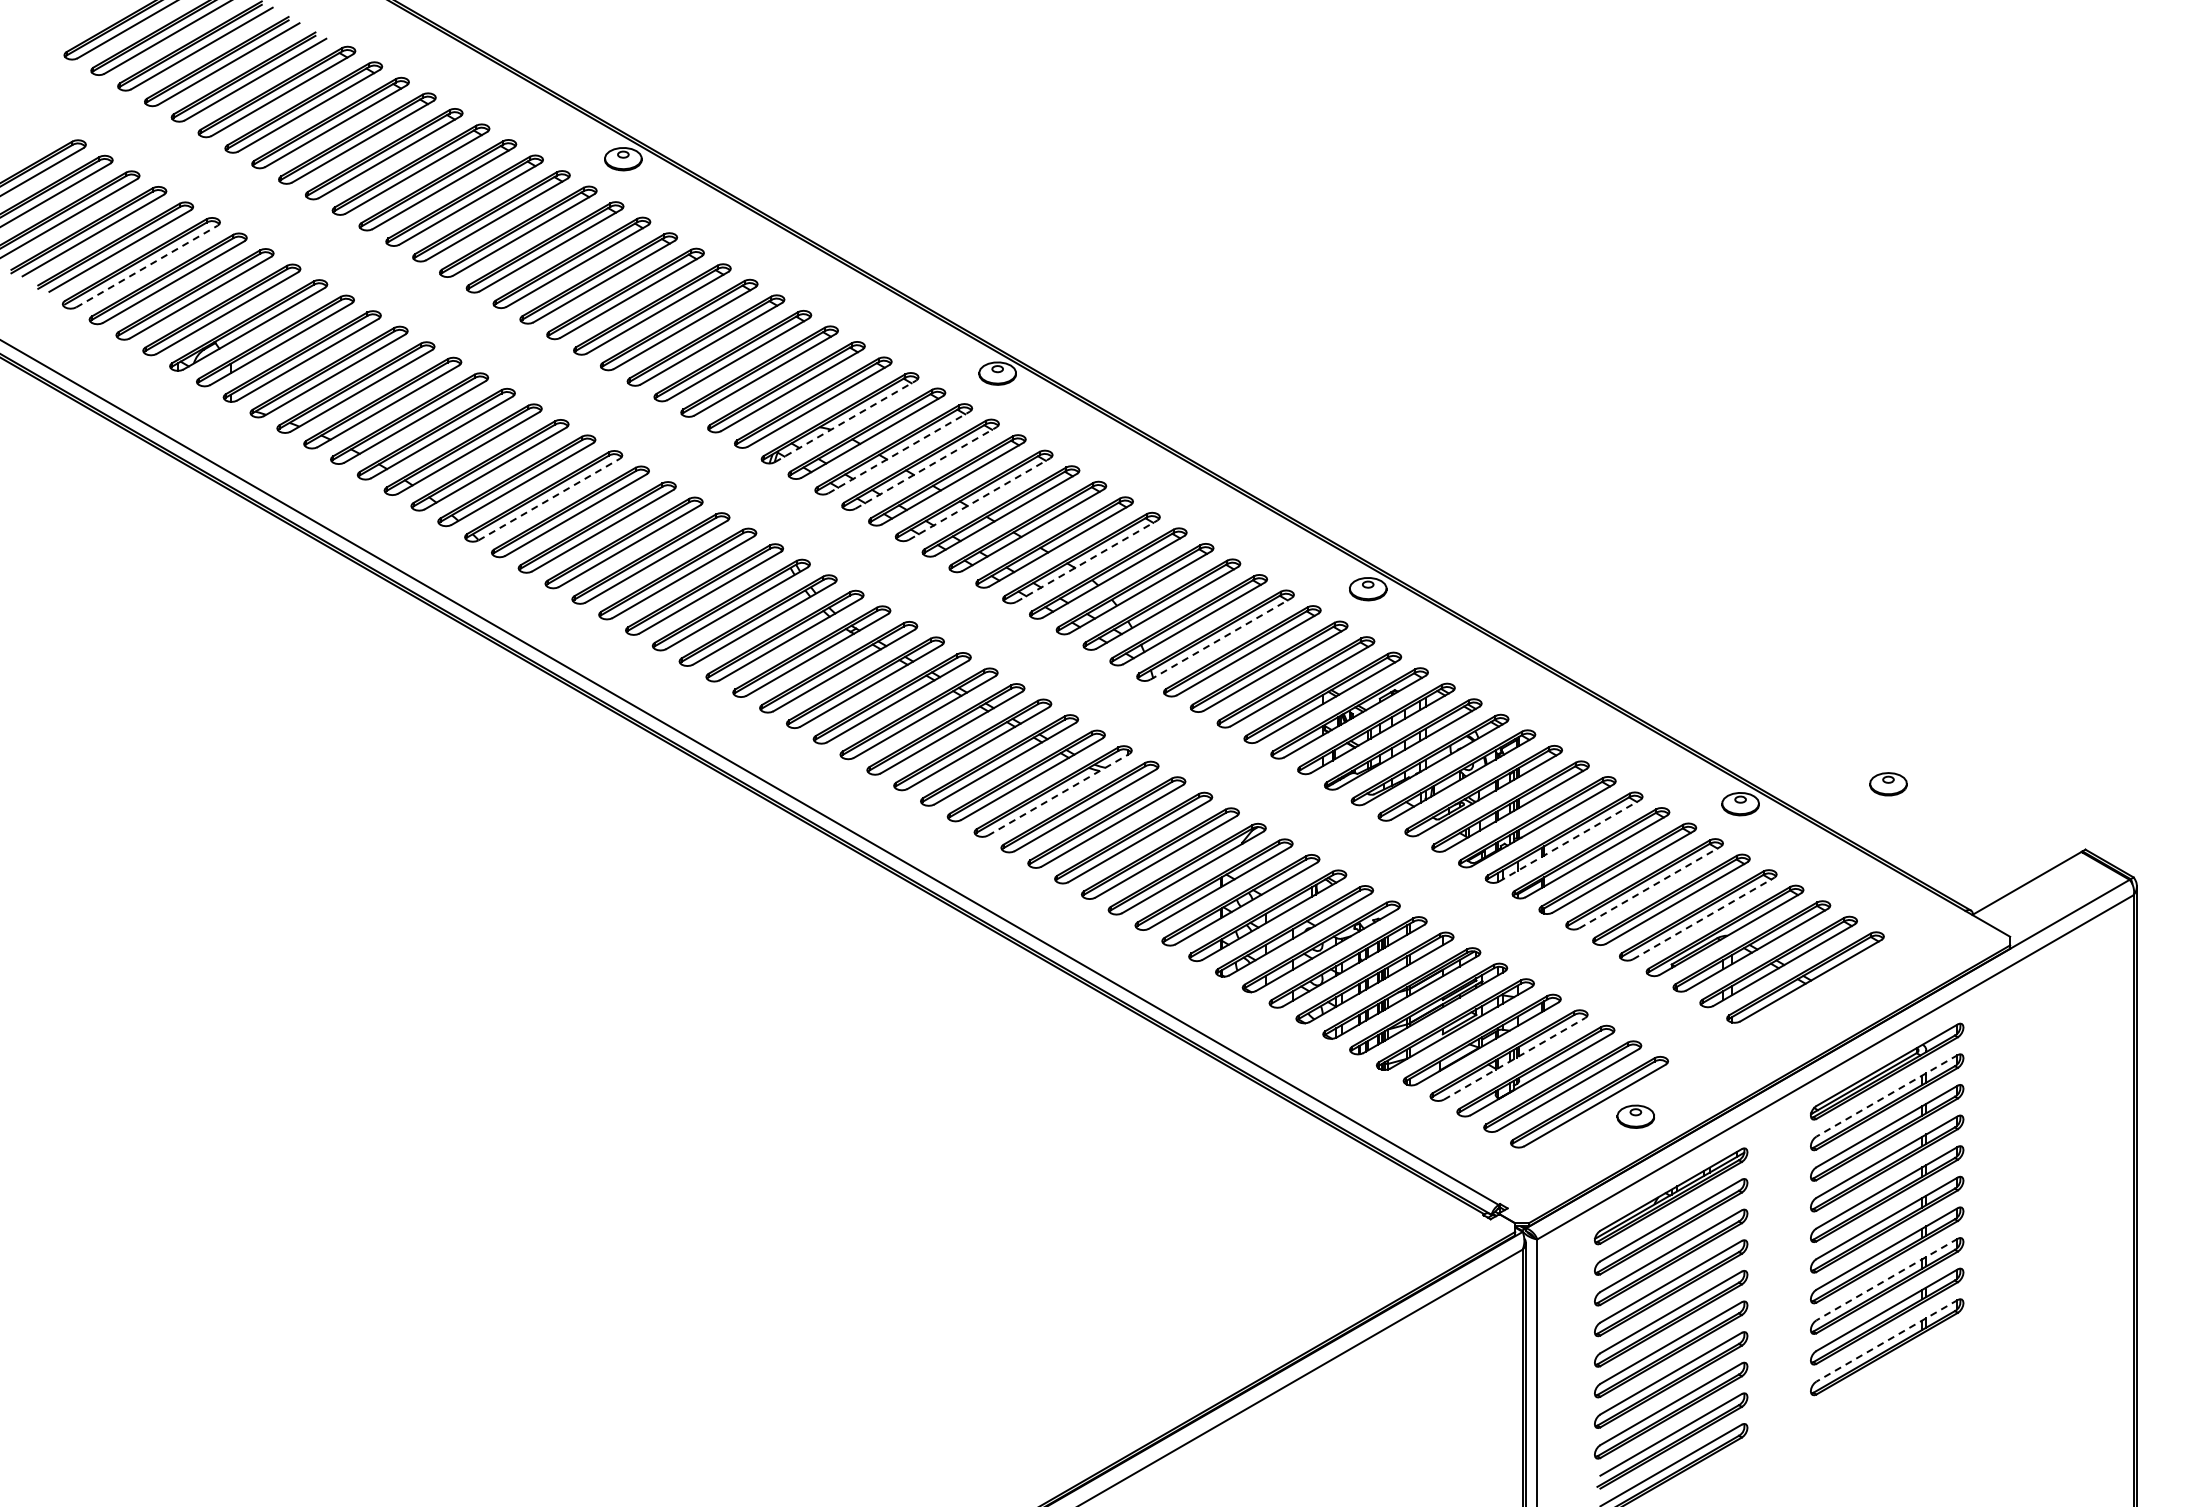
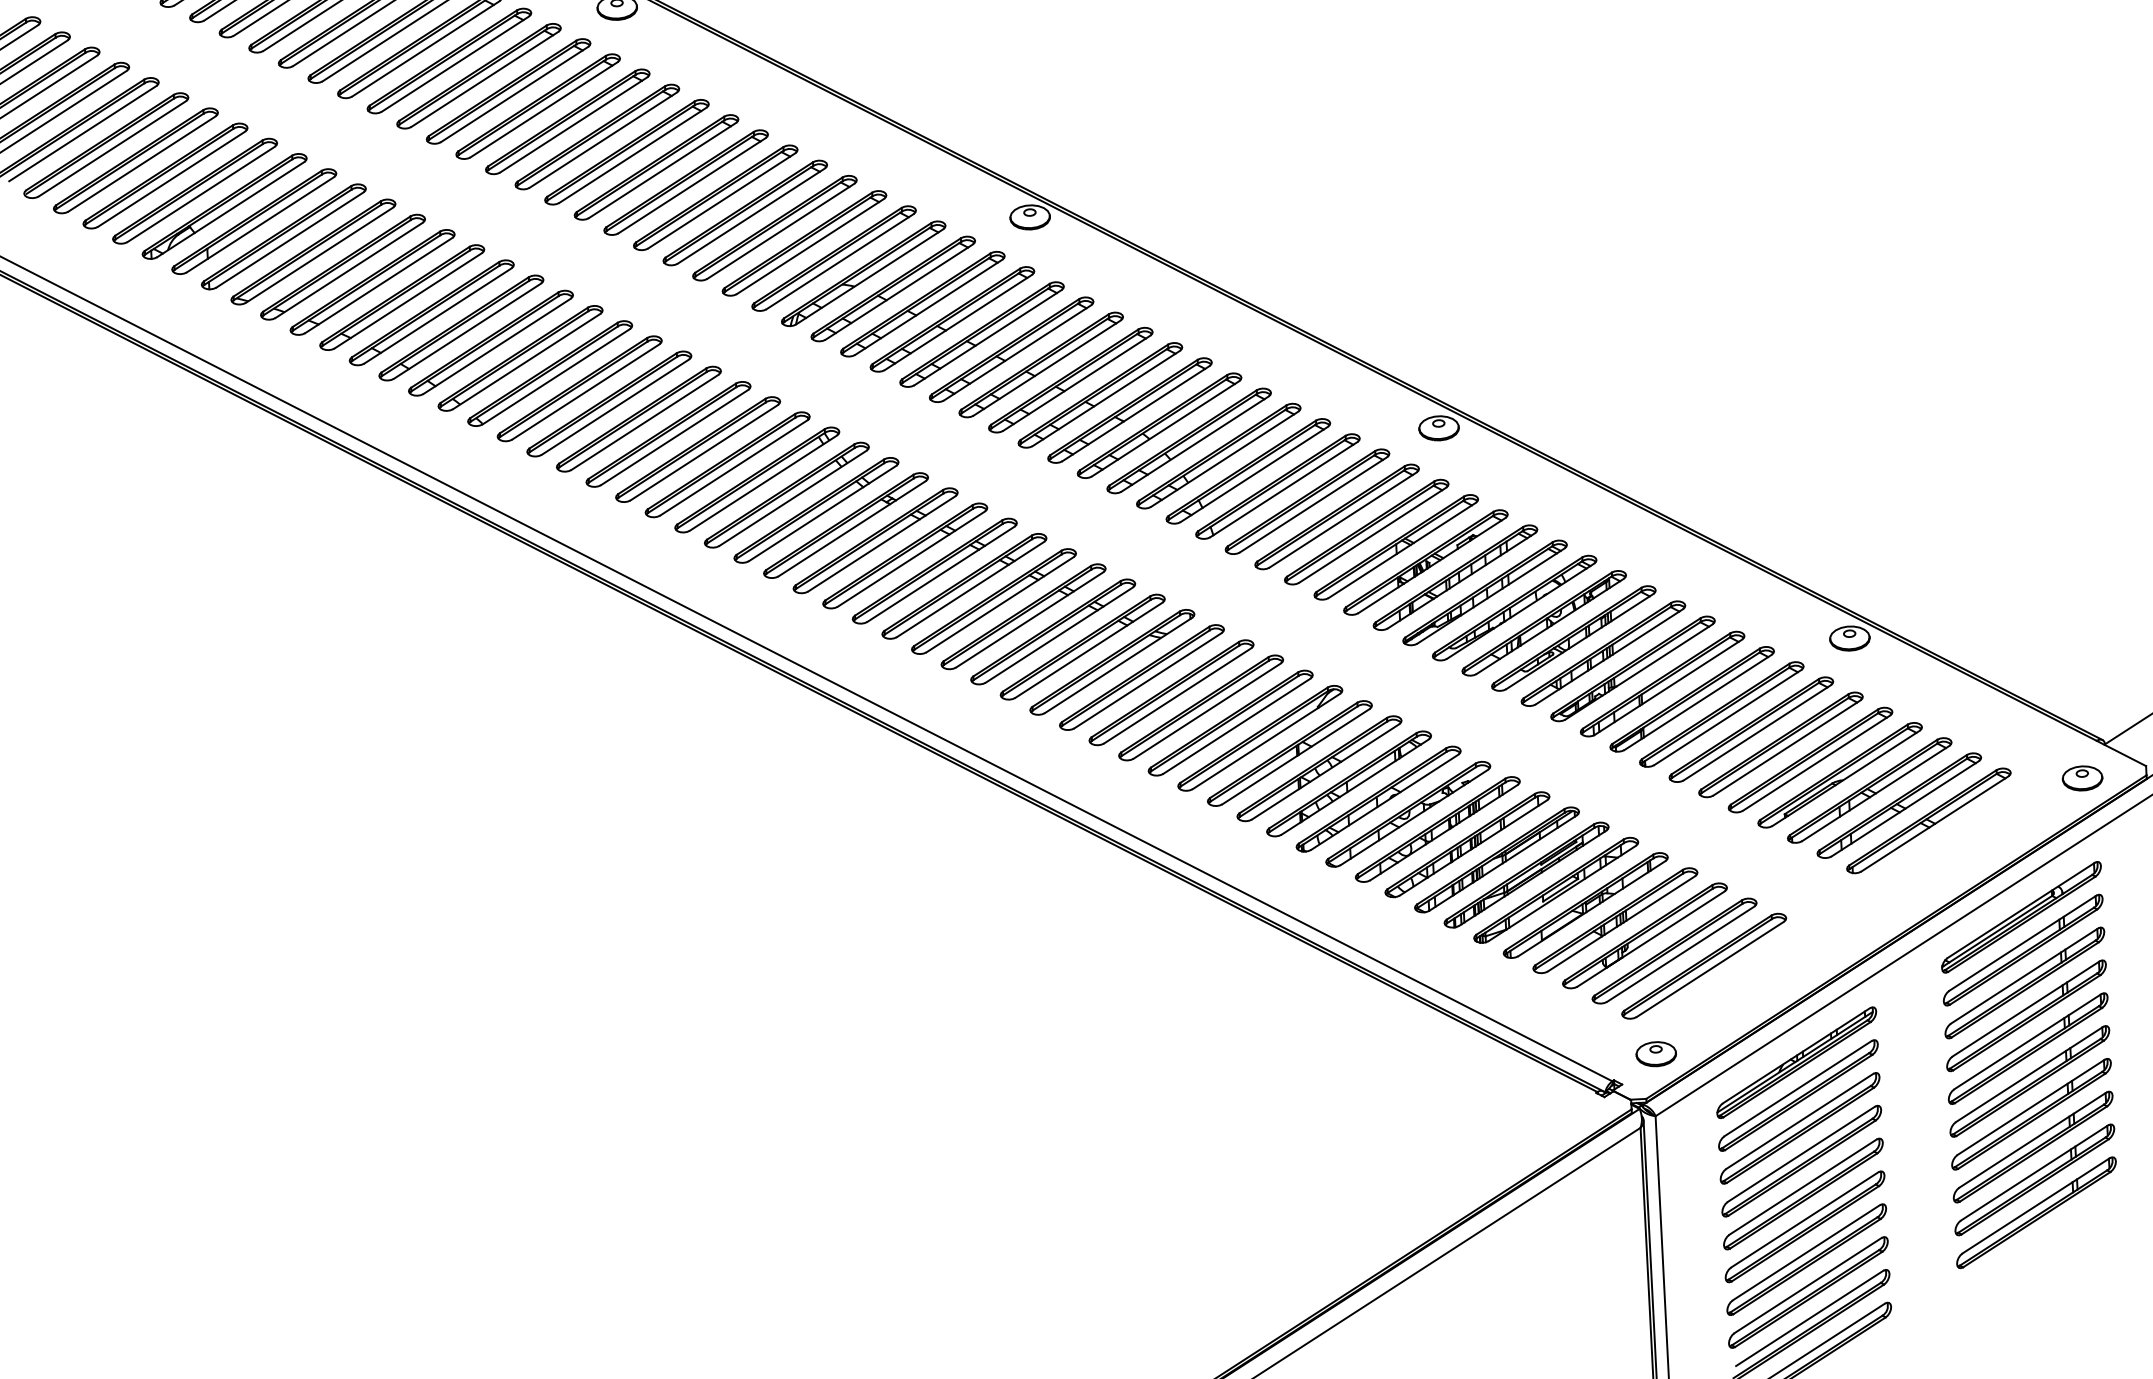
line: (146, 266) -> (111, 148), dashed -> solid
line: (845, 421) -> (869, 276), dashed -> solid
line: (899, 452) -> (929, 307), dashed -> solid
line: (926, 468) -> (959, 322), dashed -> solid
line: (549, 499) -> (556, 376), dashed -> solid
line: (979, 499) -> (1017, 353), dashed -> solid
line: (1086, 561) -> (1135, 413), dashed -> solid
line: (1221, 638) -> (1284, 489), dashed -> solid
part: (1888, 784) -> (2082, 778), moved
line: (1058, 794) -> (1118, 665), dashed -> solid
line: (1569, 840) -> (1668, 686), dashed -> solid
line: (1650, 887) -> (1757, 732), dashed -> solid
line: (1703, 918) -> (1816, 763), dashed -> solid
line: (1514, 1058) -> (1621, 923), dashed -> solid
line: (1887, 1095) -> (2023, 942), dashed -> solid
part: (1635, 1116) -> (1655, 1053), moved
line: (1887, 1279) -> (2033, 1140), dashed -> solid
line: (1887, 1340) -> (2036, 1205), dashed -> solid

